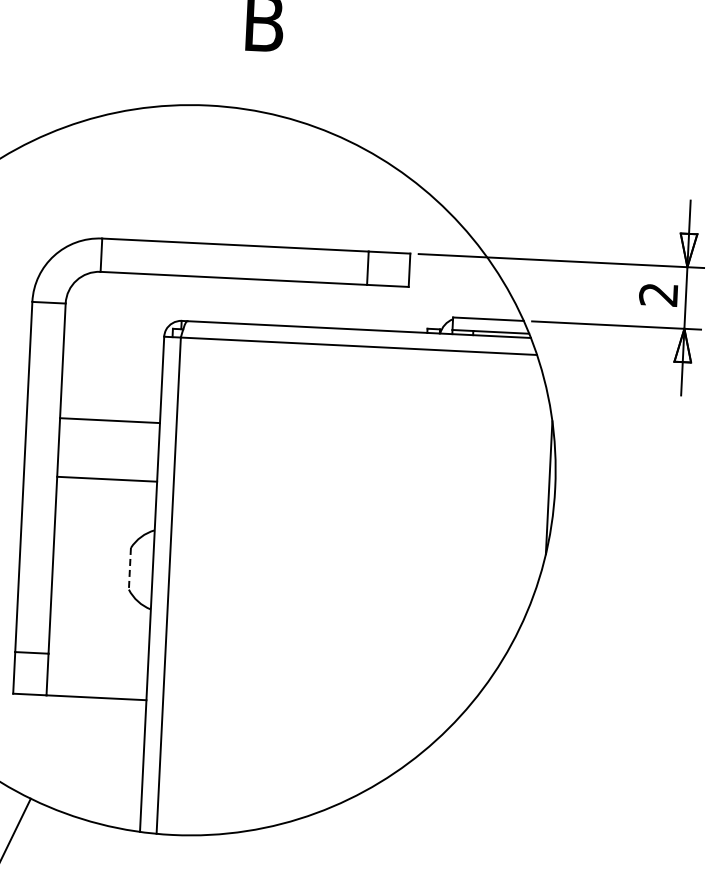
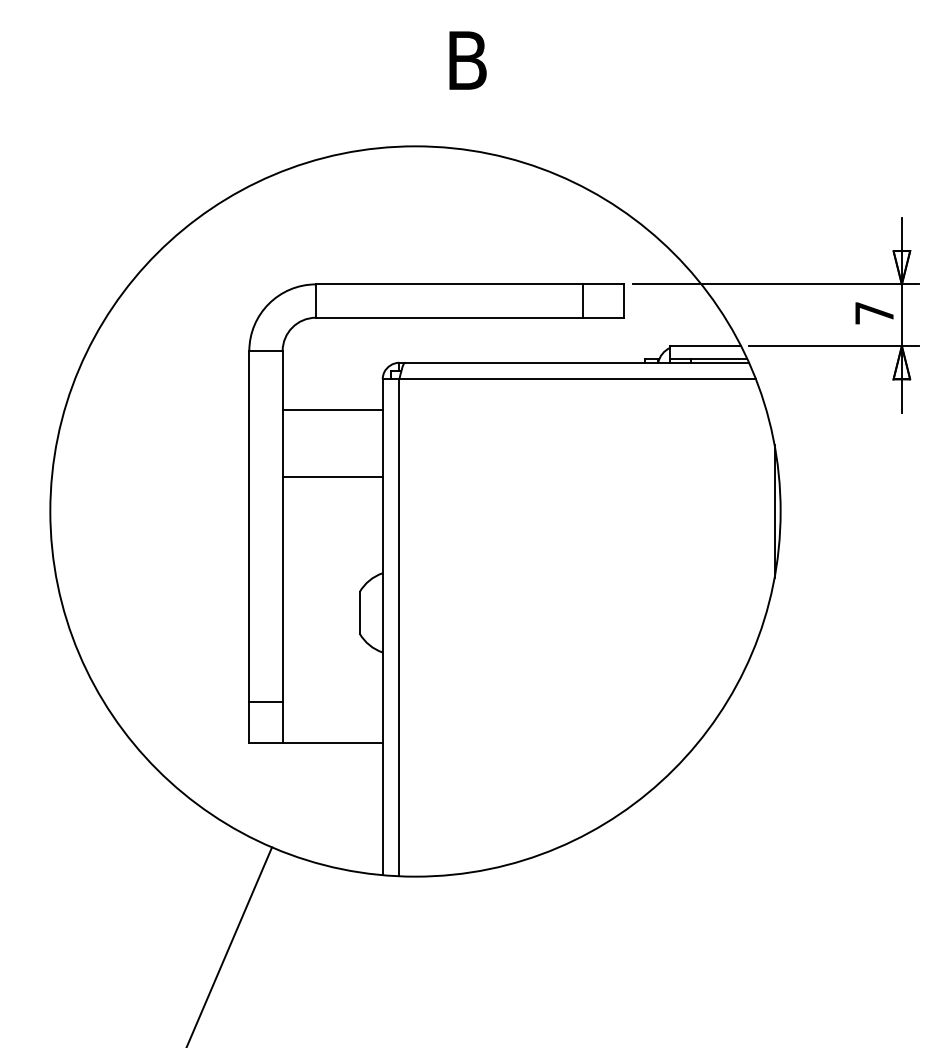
text: (657, 294) -> (873, 313), 2 -> 7
line: (109, 420) -> (332, 409), moved
line: (106, 479) -> (332, 476), moved
line: (129, 568) -> (359, 612), dashed -> solid

